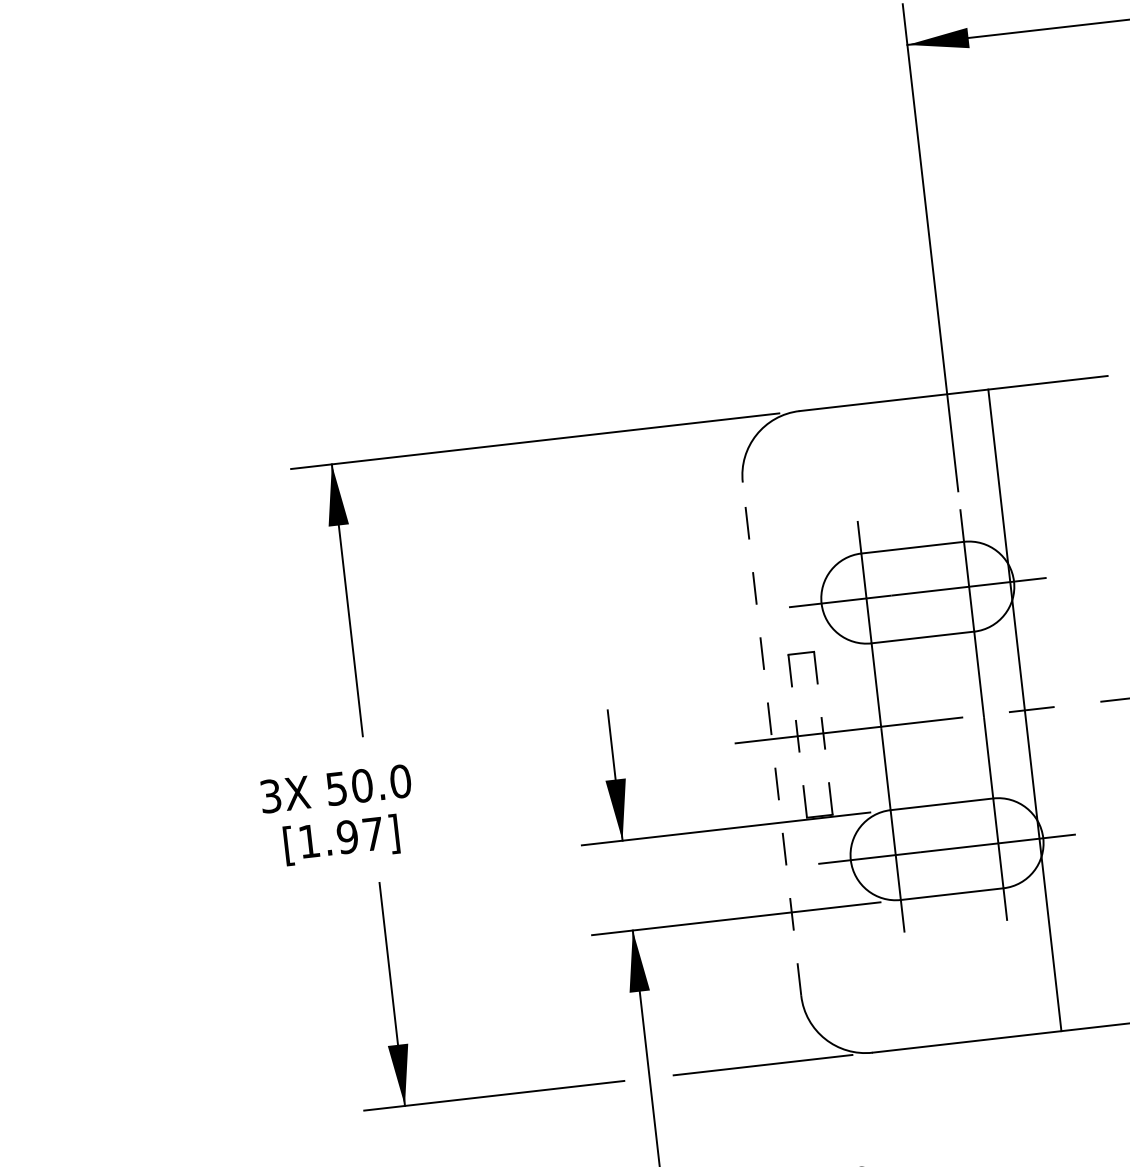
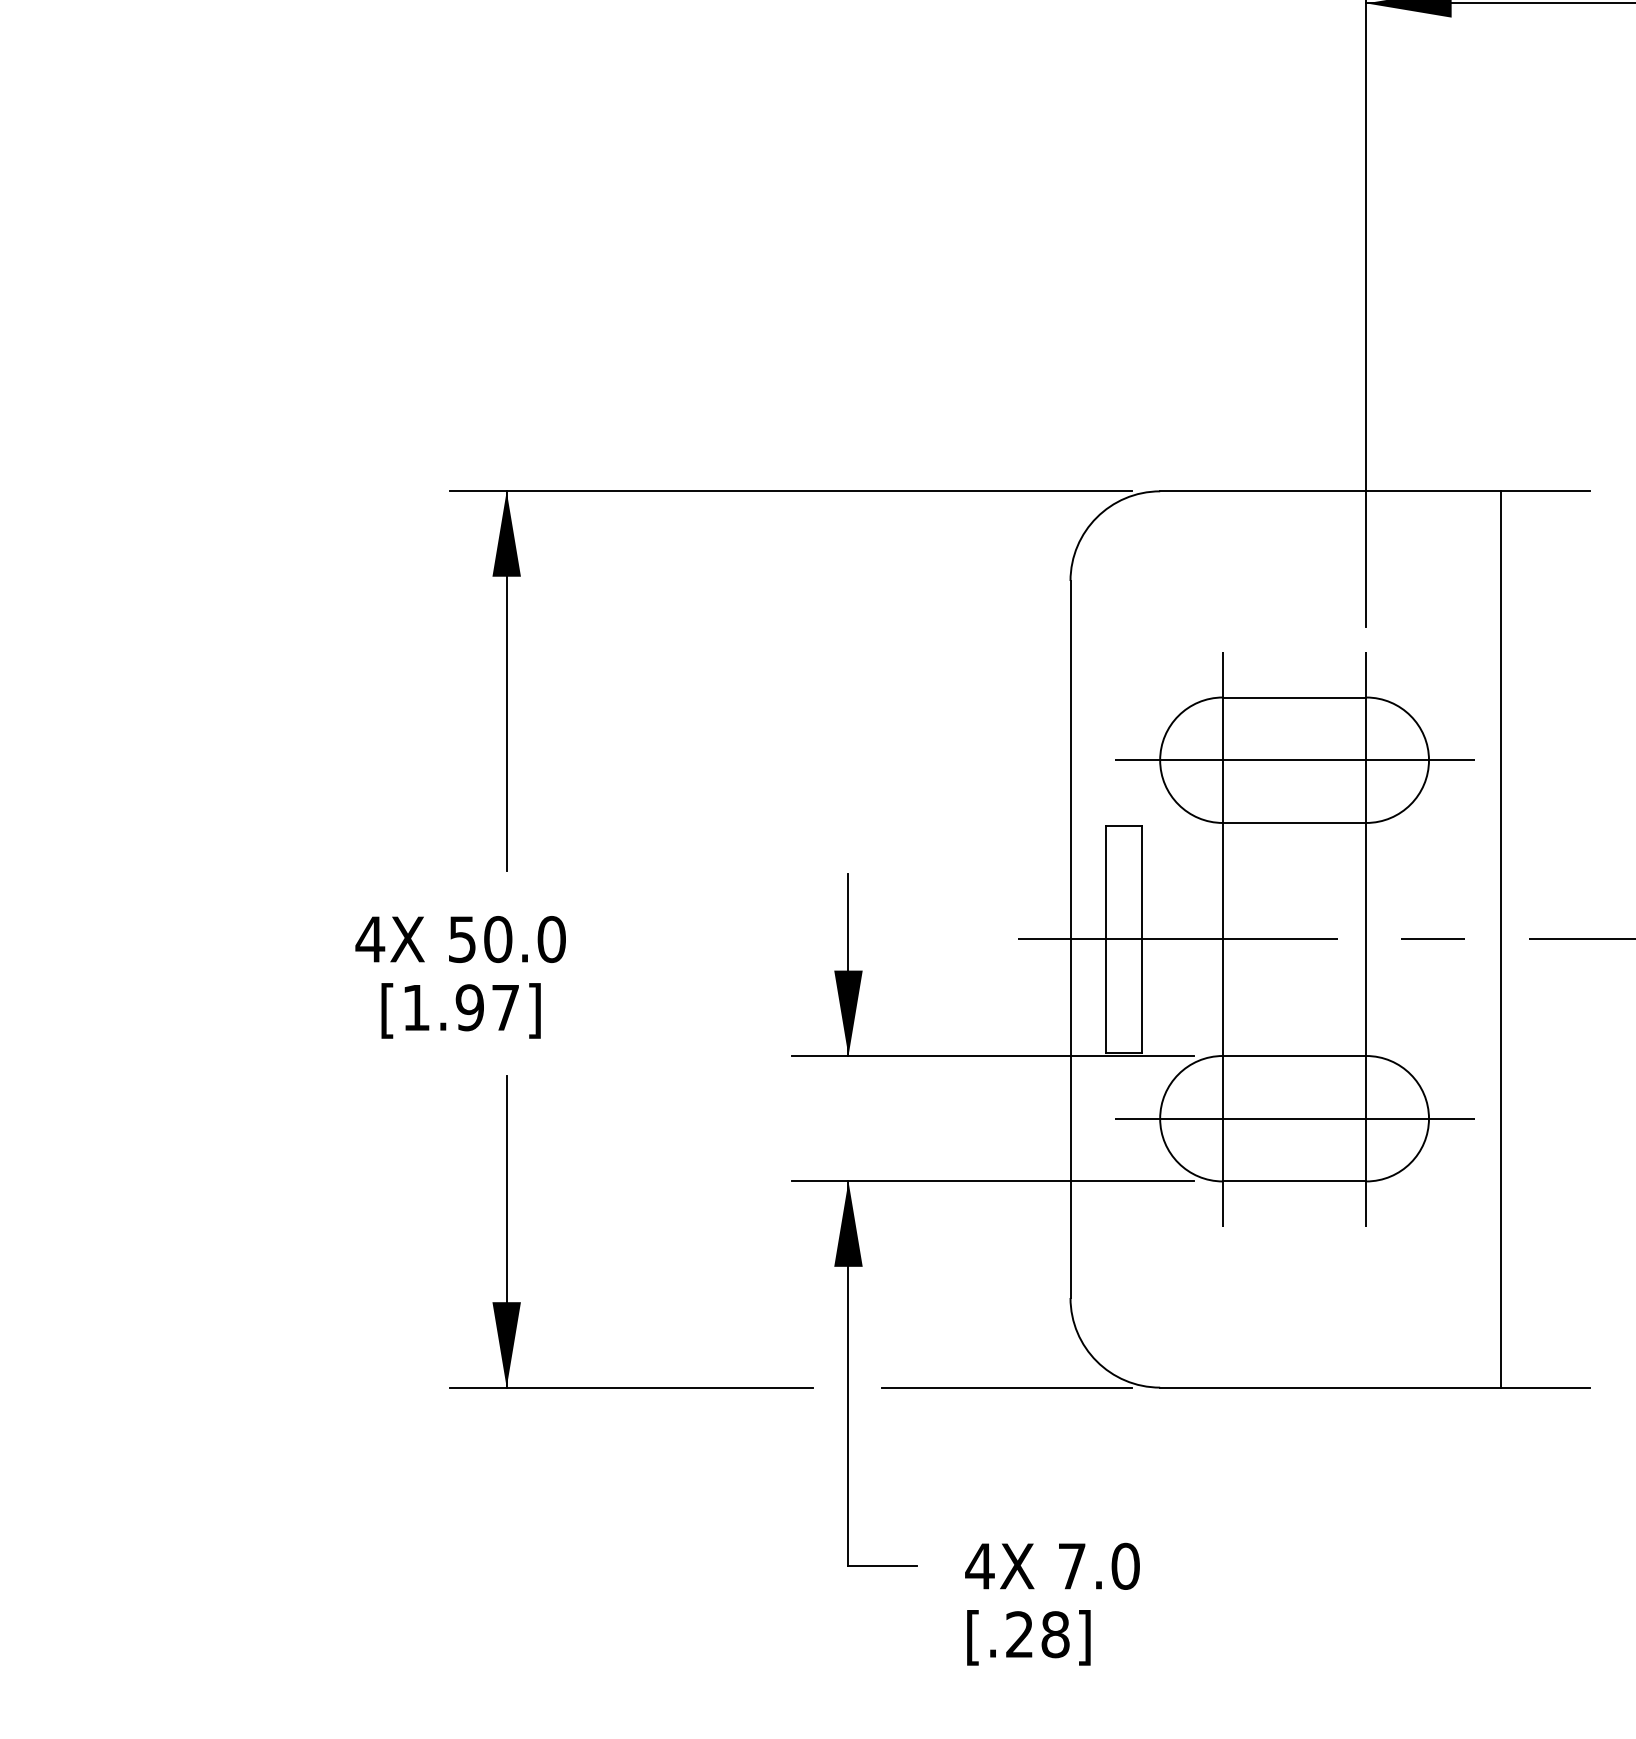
line: (1024, 710) -> (1500, 939), moved
line: (823, 733) -> (1142, 939), dashed -> solid
line: (797, 736) -> (1106, 939), dashed -> solid
line: (771, 738) -> (1070, 938), dashed -> solid
text: (270, 796) -> (370, 939), 3X -> 4X

